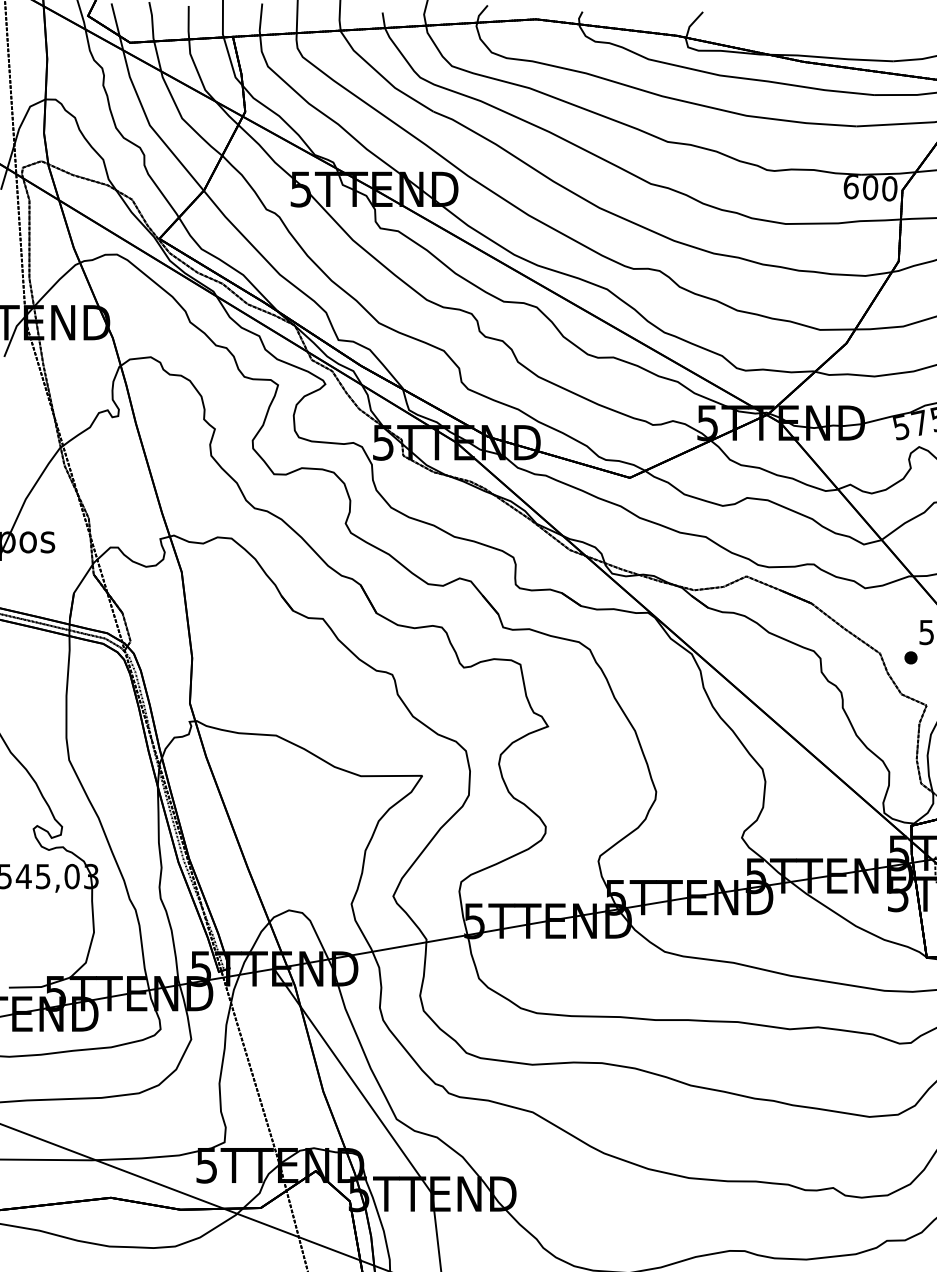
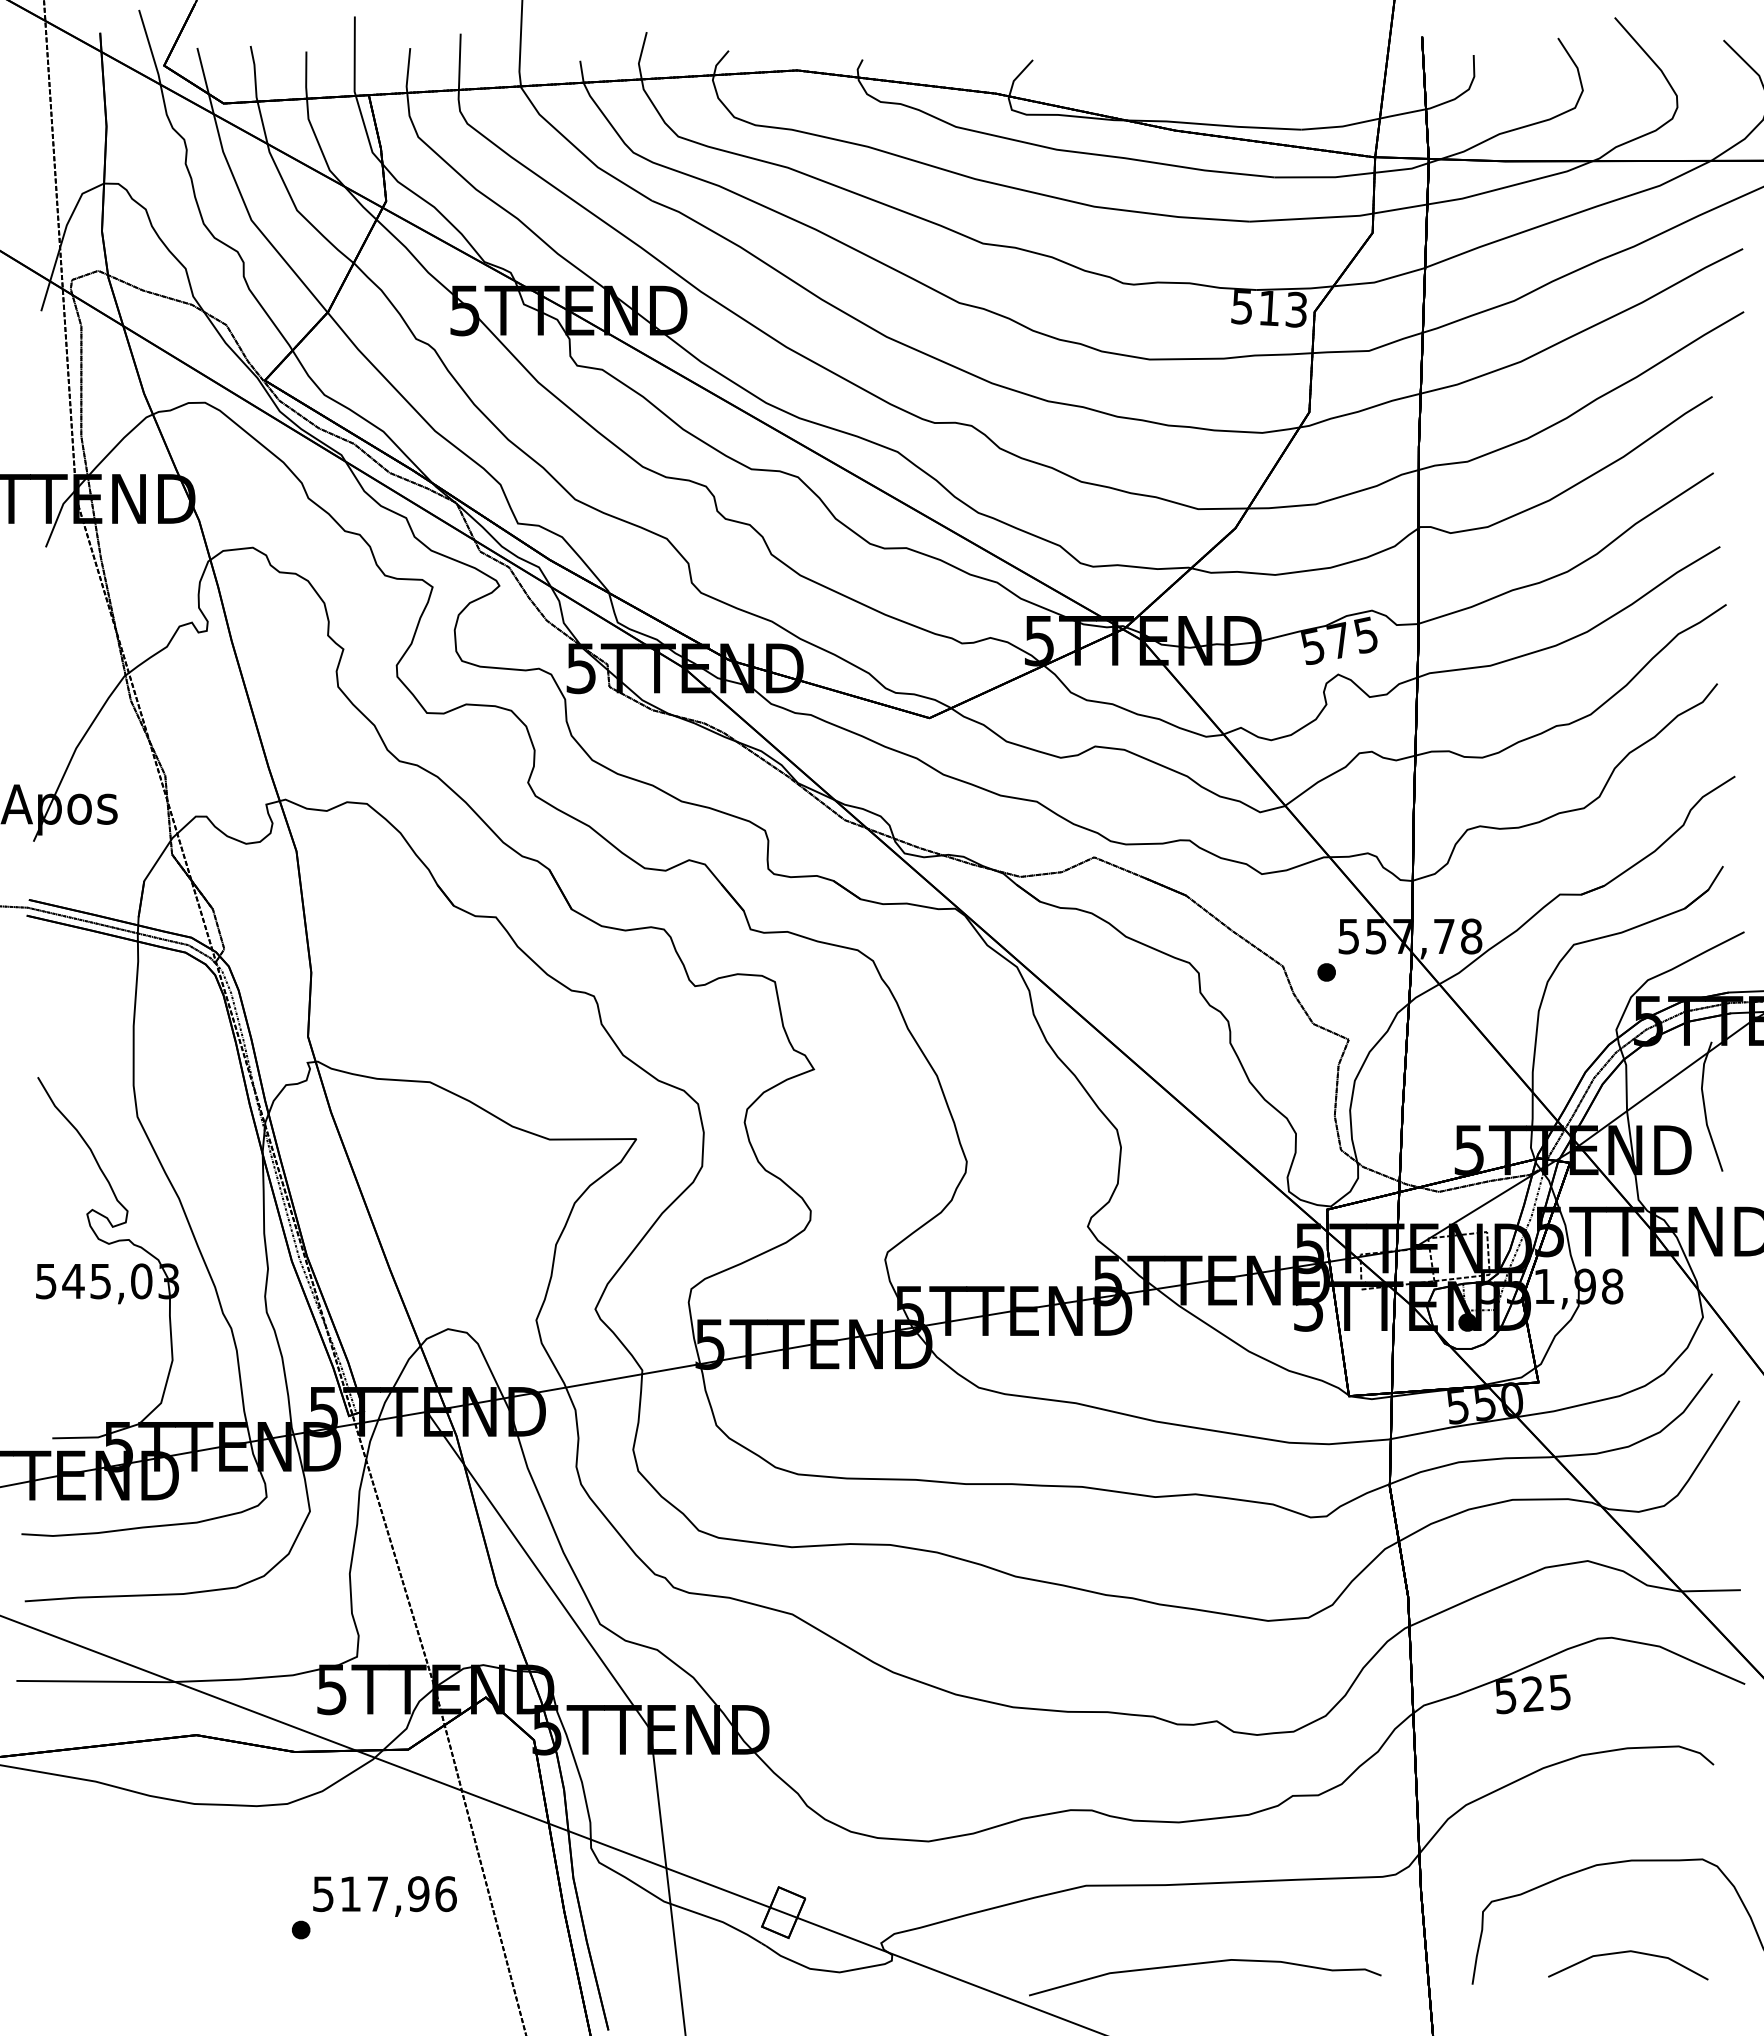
text: (870, 187) -> (1269, 308), 600 -> 513

